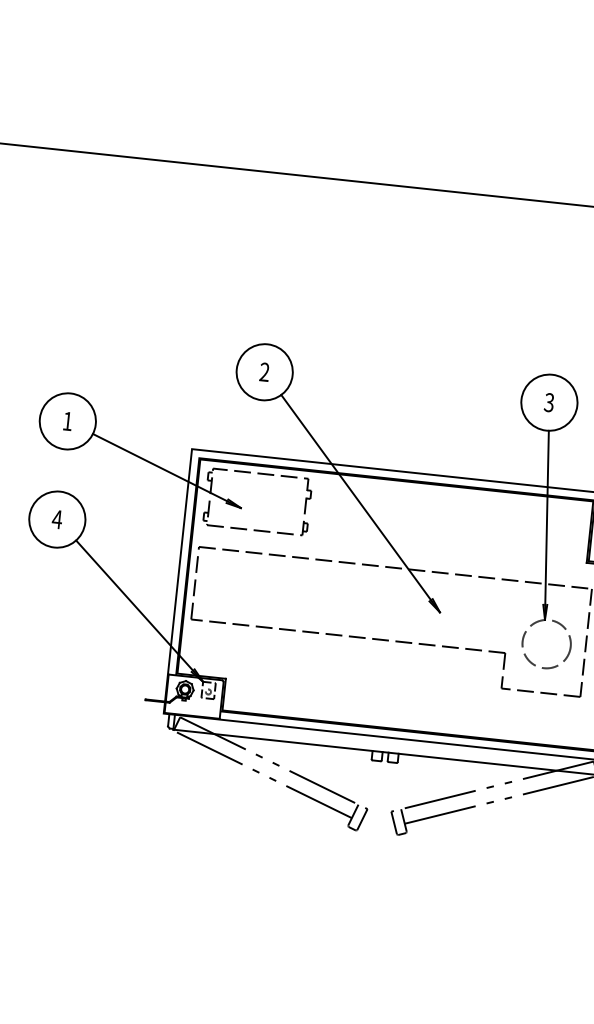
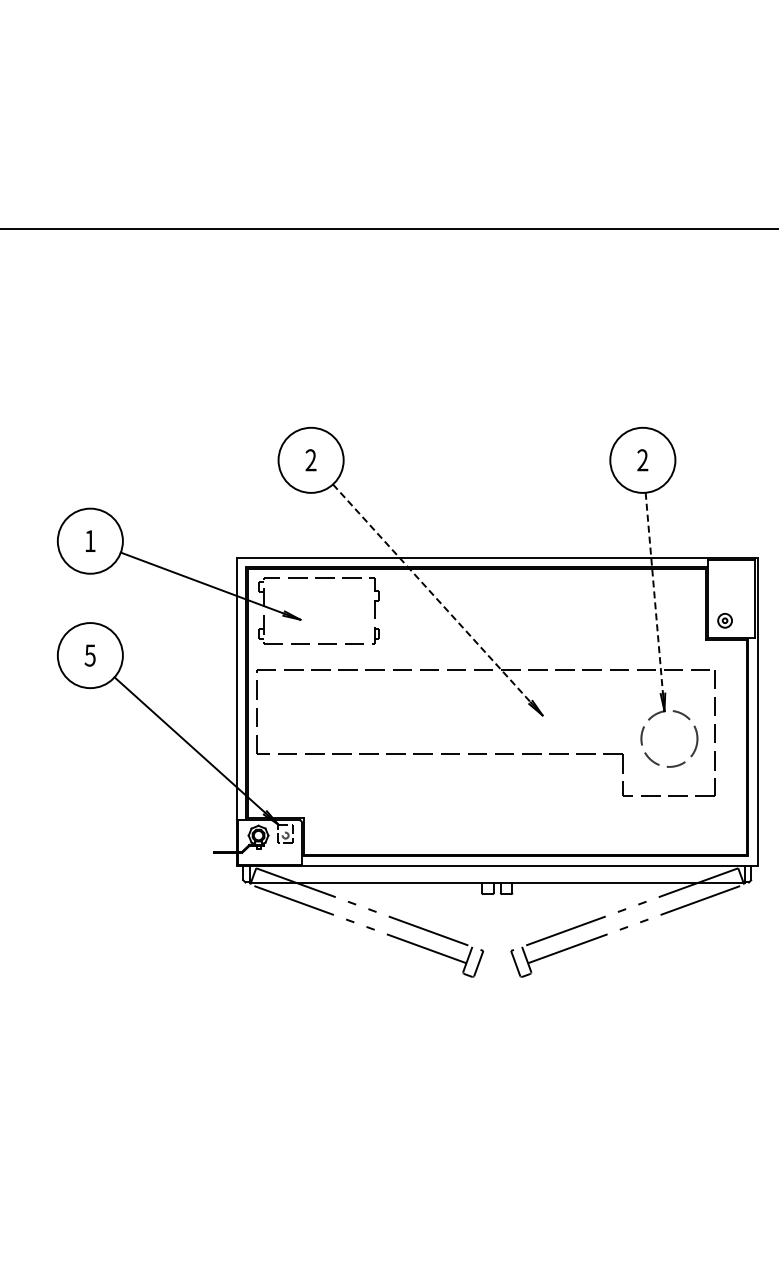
text: (549, 402) -> (642, 460), 3 -> 2
line: (356, 497) -> (432, 593), solid -> dashed
line: (547, 518) -> (654, 593), solid -> dashed
text: (57, 519) -> (90, 655), 4 -> 5

